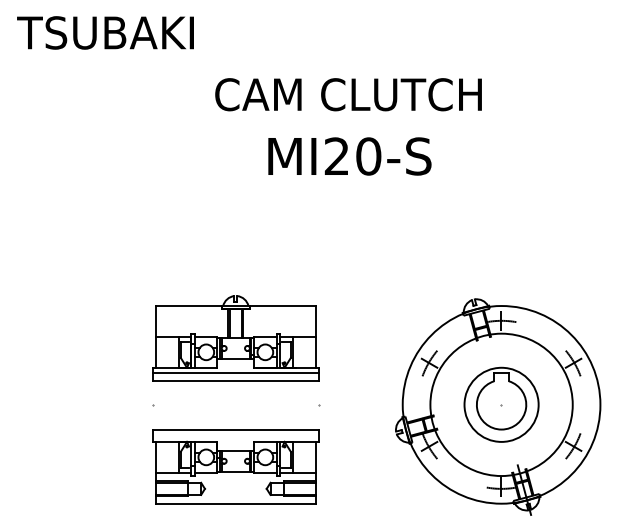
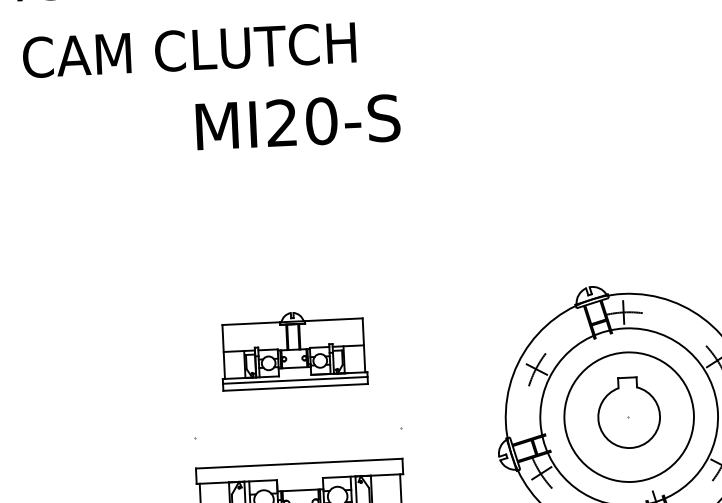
text: (348, 94) -> (189, 50), moved
text: (349, 156) -> (297, 122), moved
part: (235, 338) -> (293, 350), size x0.7
circle: (501, 404) -> (629, 416), size x1.4

